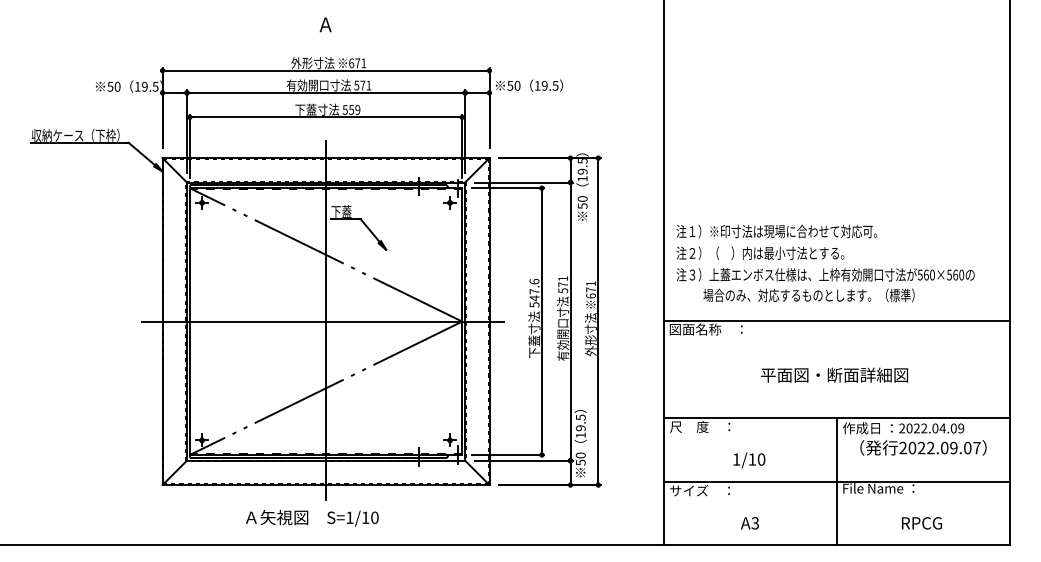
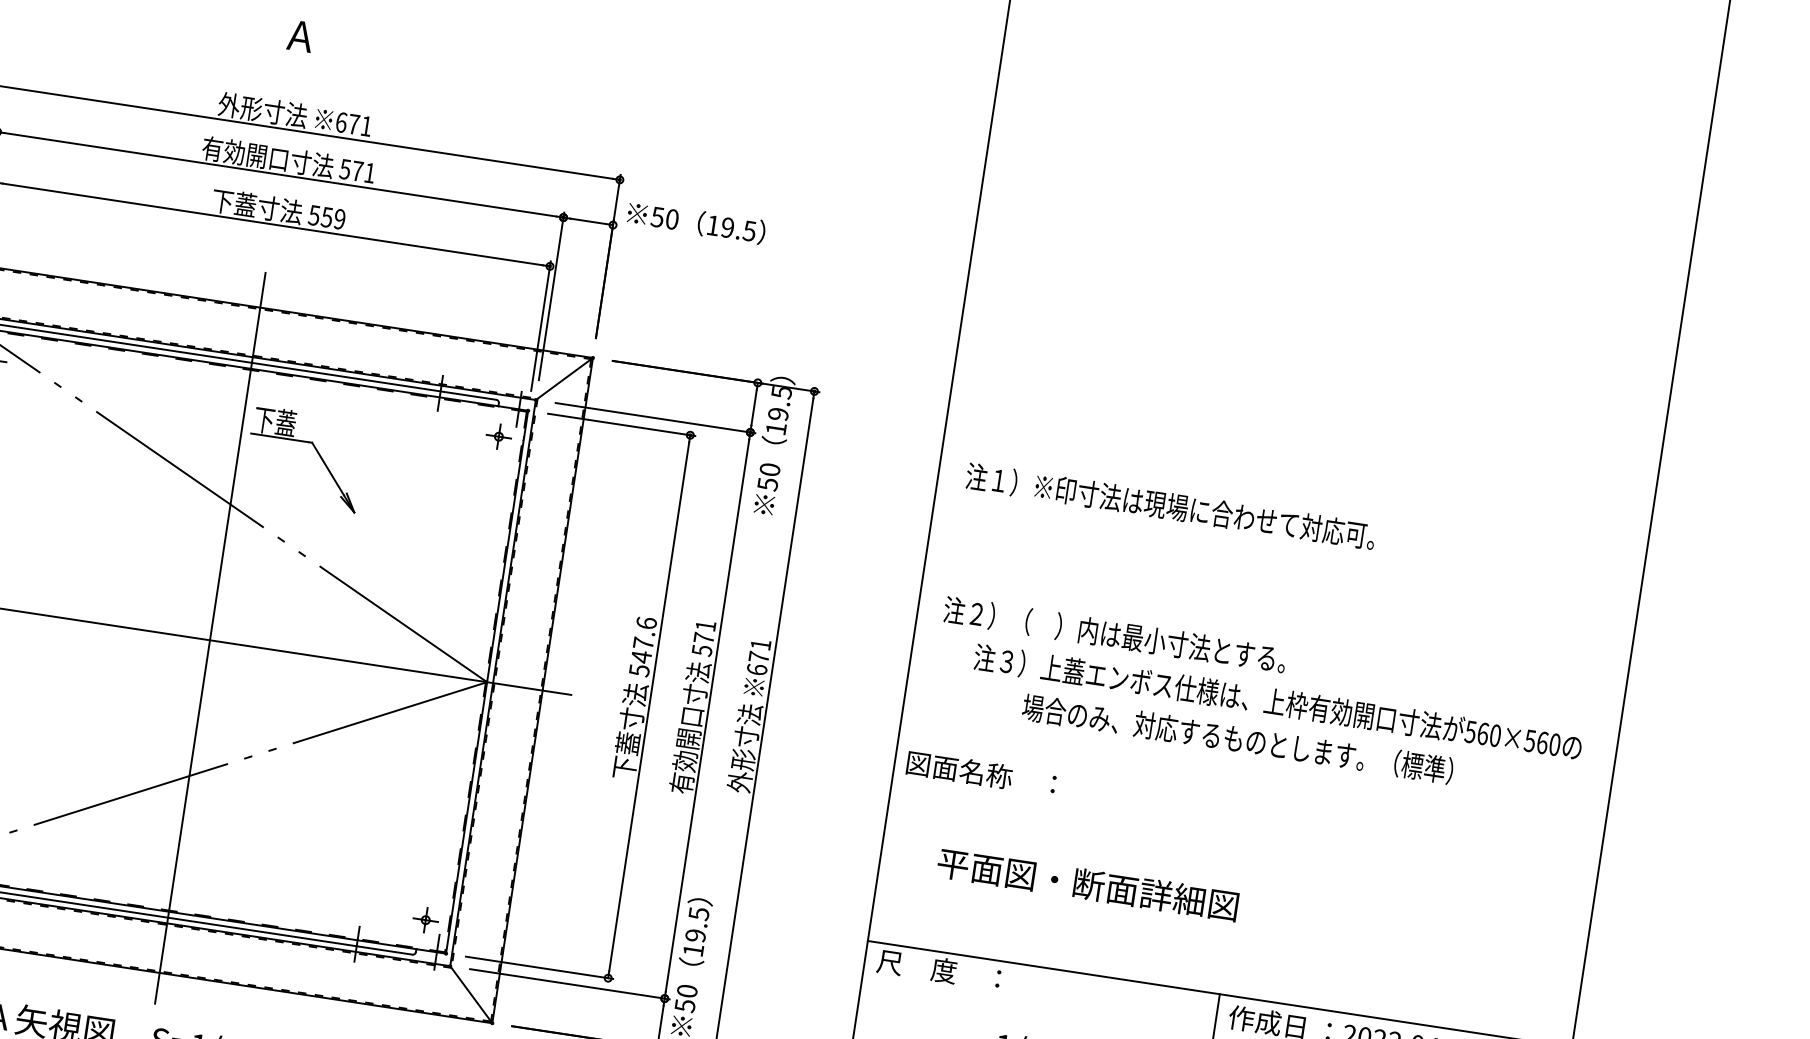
text: (776, 231) -> (1170, 506), moved
text: (825, 285) -> (1274, 724), moved
line: (836, 320) -> (1249, 795), removed
text: (834, 374) -> (1088, 883), moved

